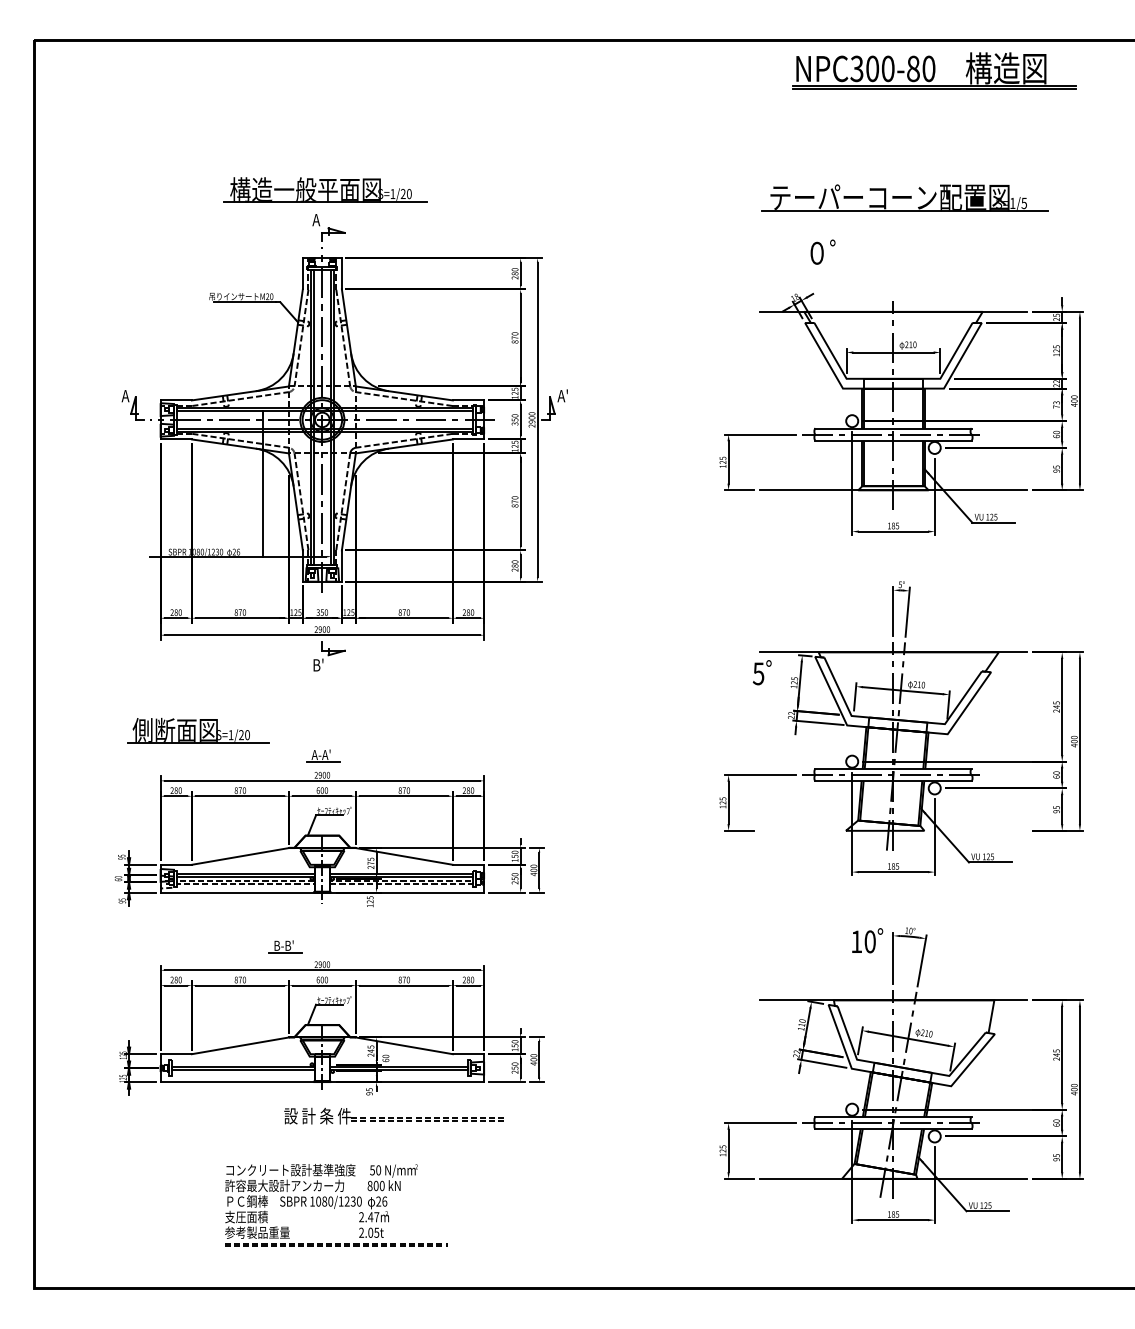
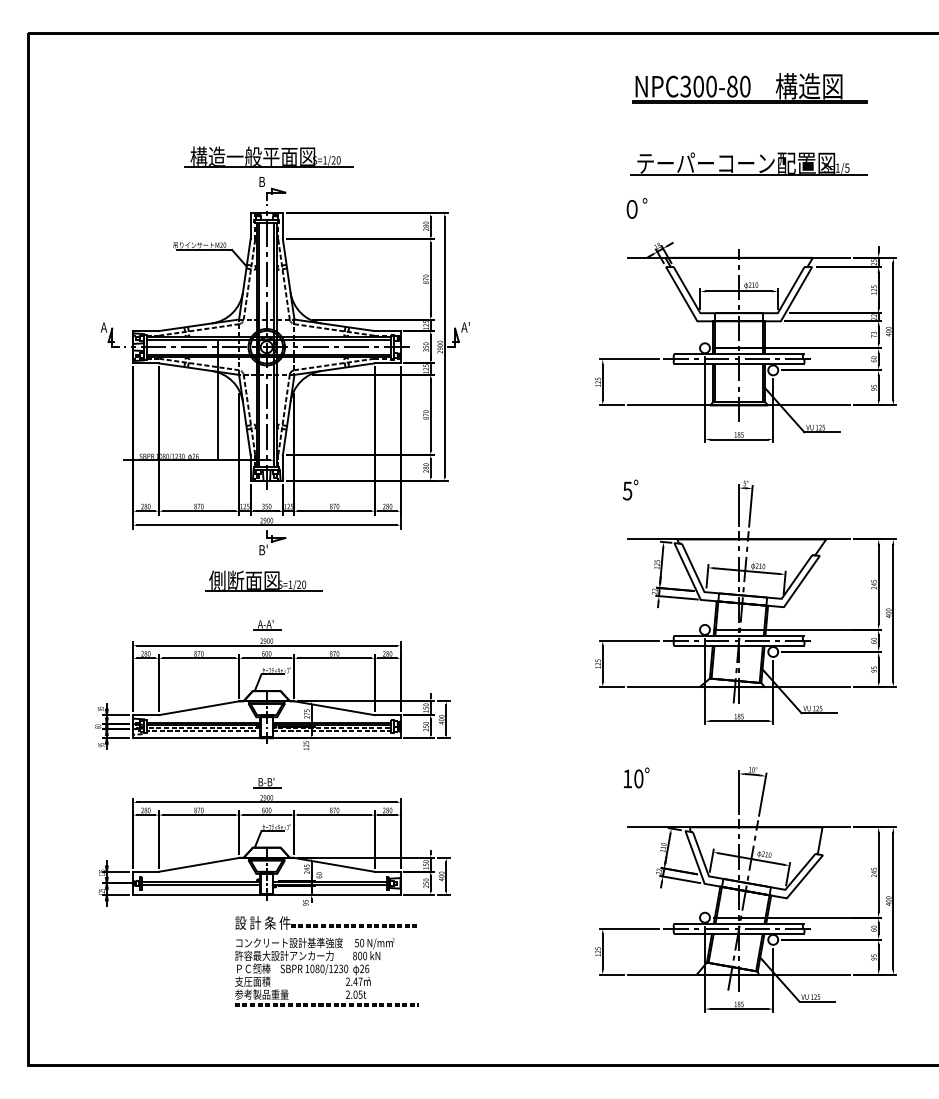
part: (934, 70) -> (749, 87), moved
text: (316, 220) -> (261, 182), A -> B
text: (822, 251) -> (636, 207), moved
text: (762, 672) -> (630, 489), moved
part: (198, 730) -> (263, 580), moved
line: (893, 830) -> (739, 686), added
text: (867, 940) -> (636, 777), moved
part: (285, 946) -> (267, 782), moved
part: (336, 1205) -> (327, 972), moved

